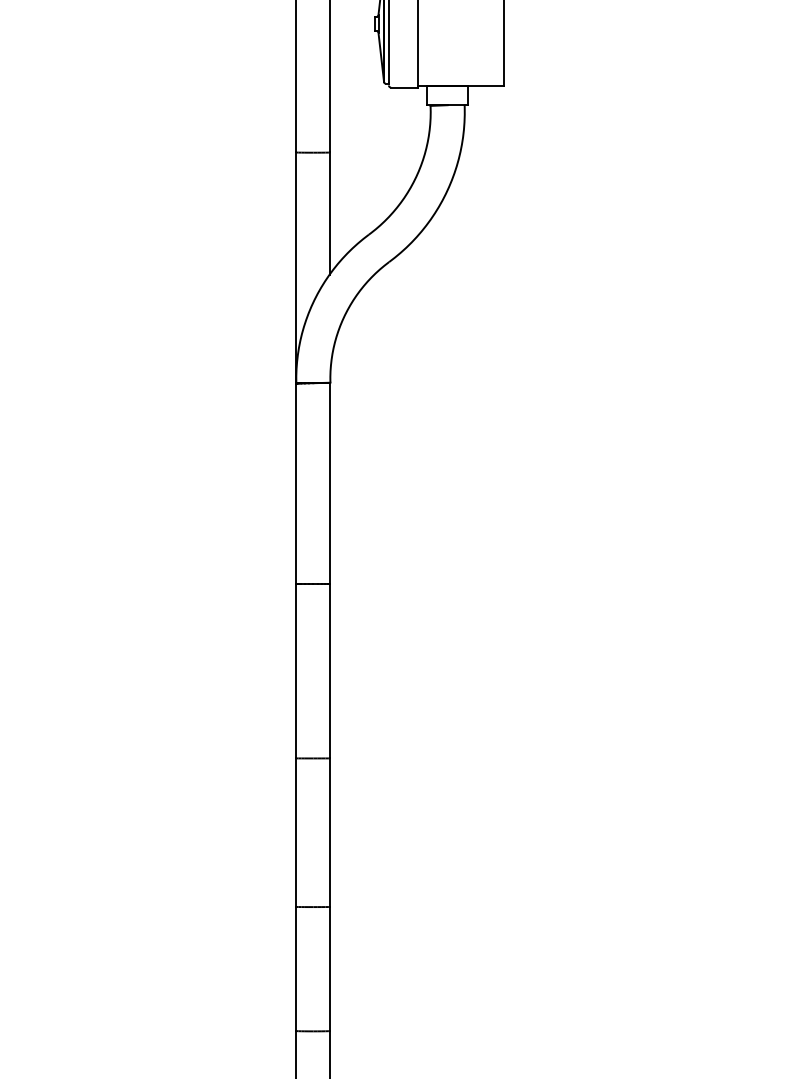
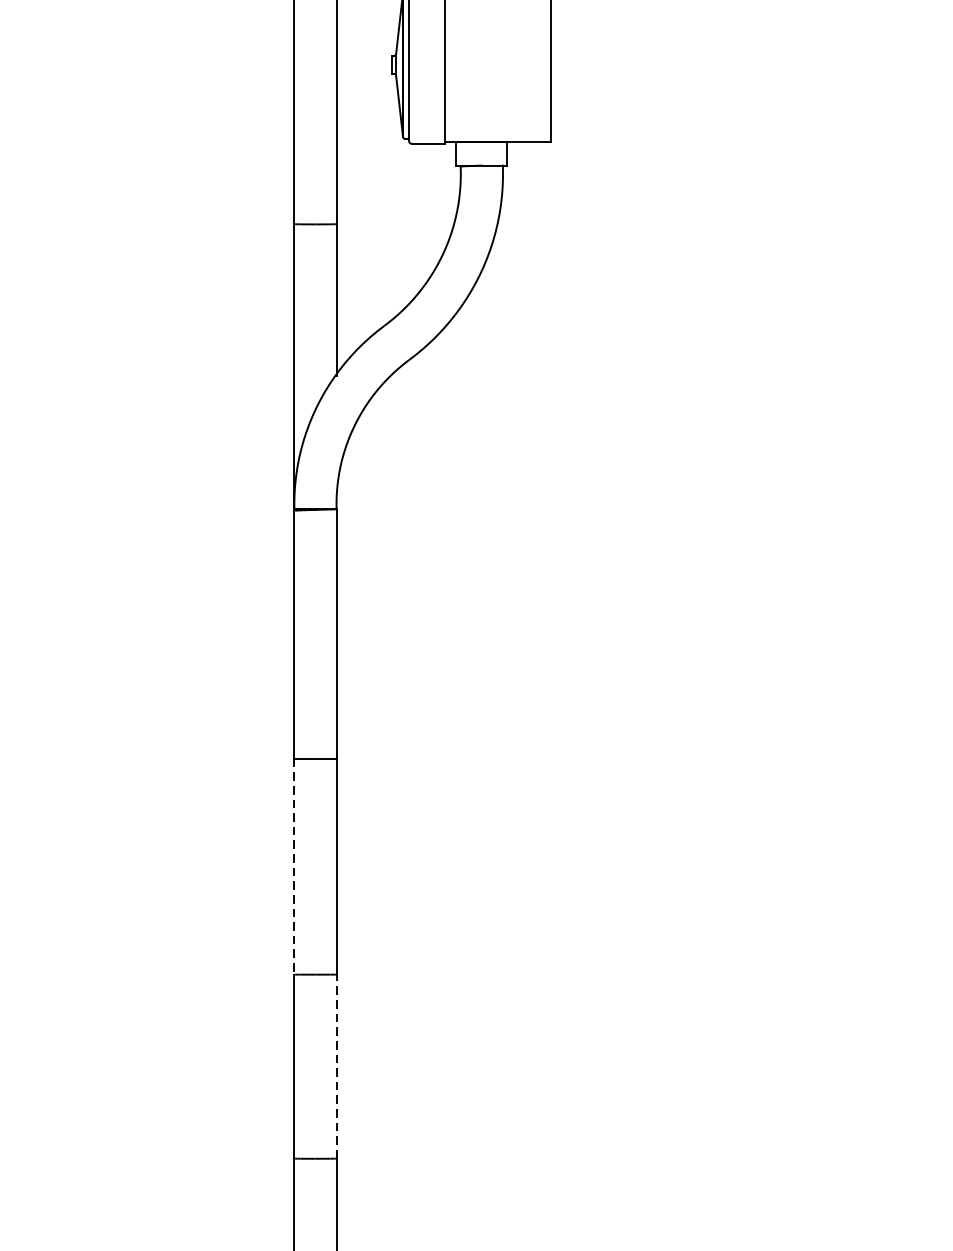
line: (296, 671) -> (294, 866), solid -> dashed
line: (330, 832) -> (336, 1066), solid -> dashed

